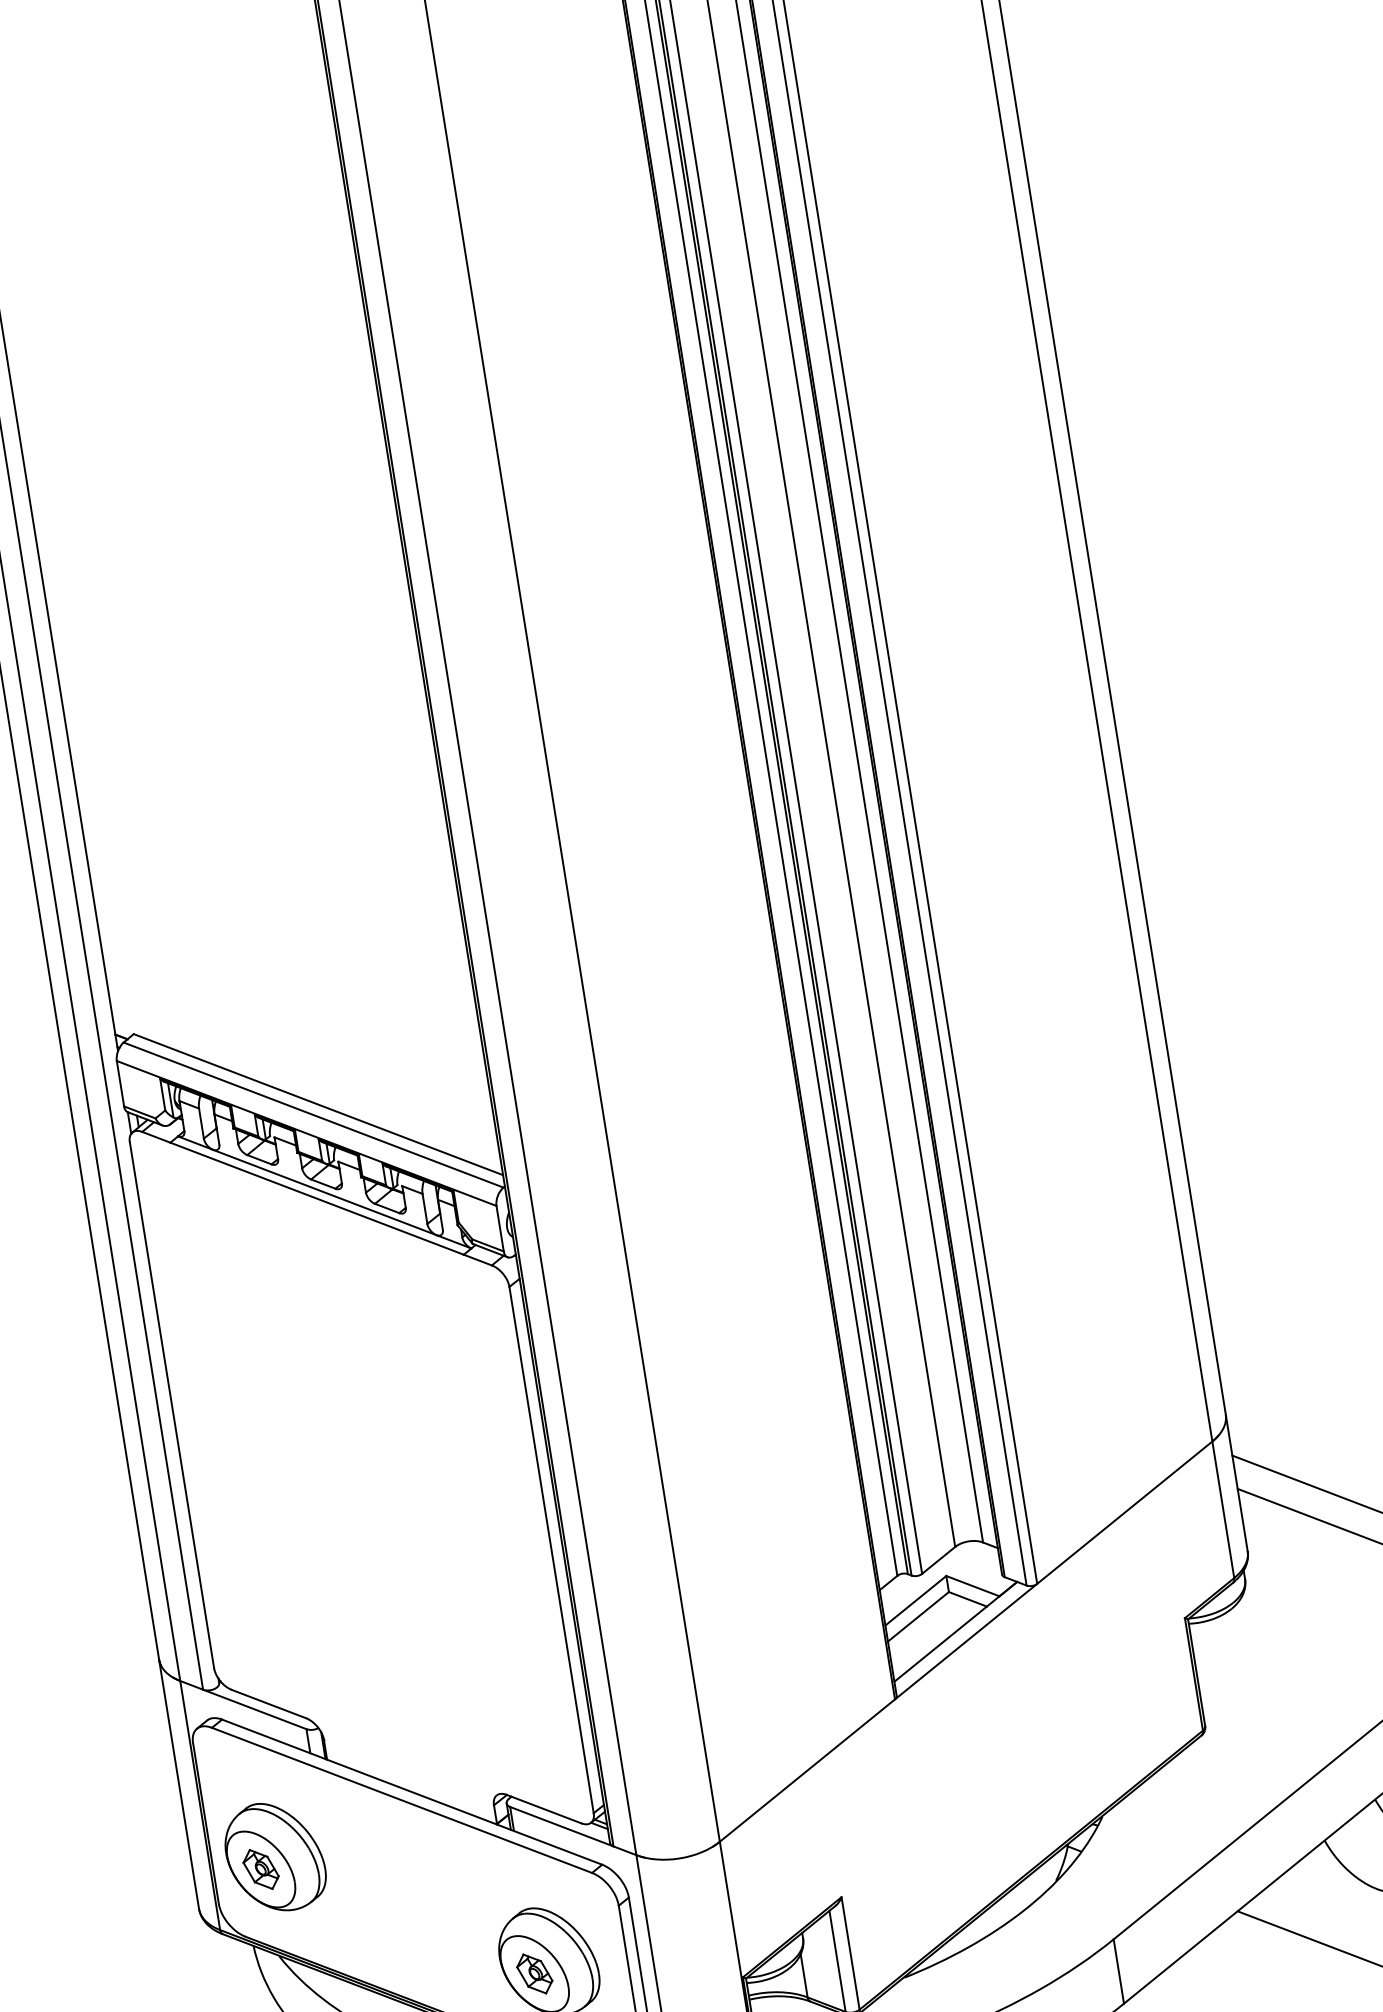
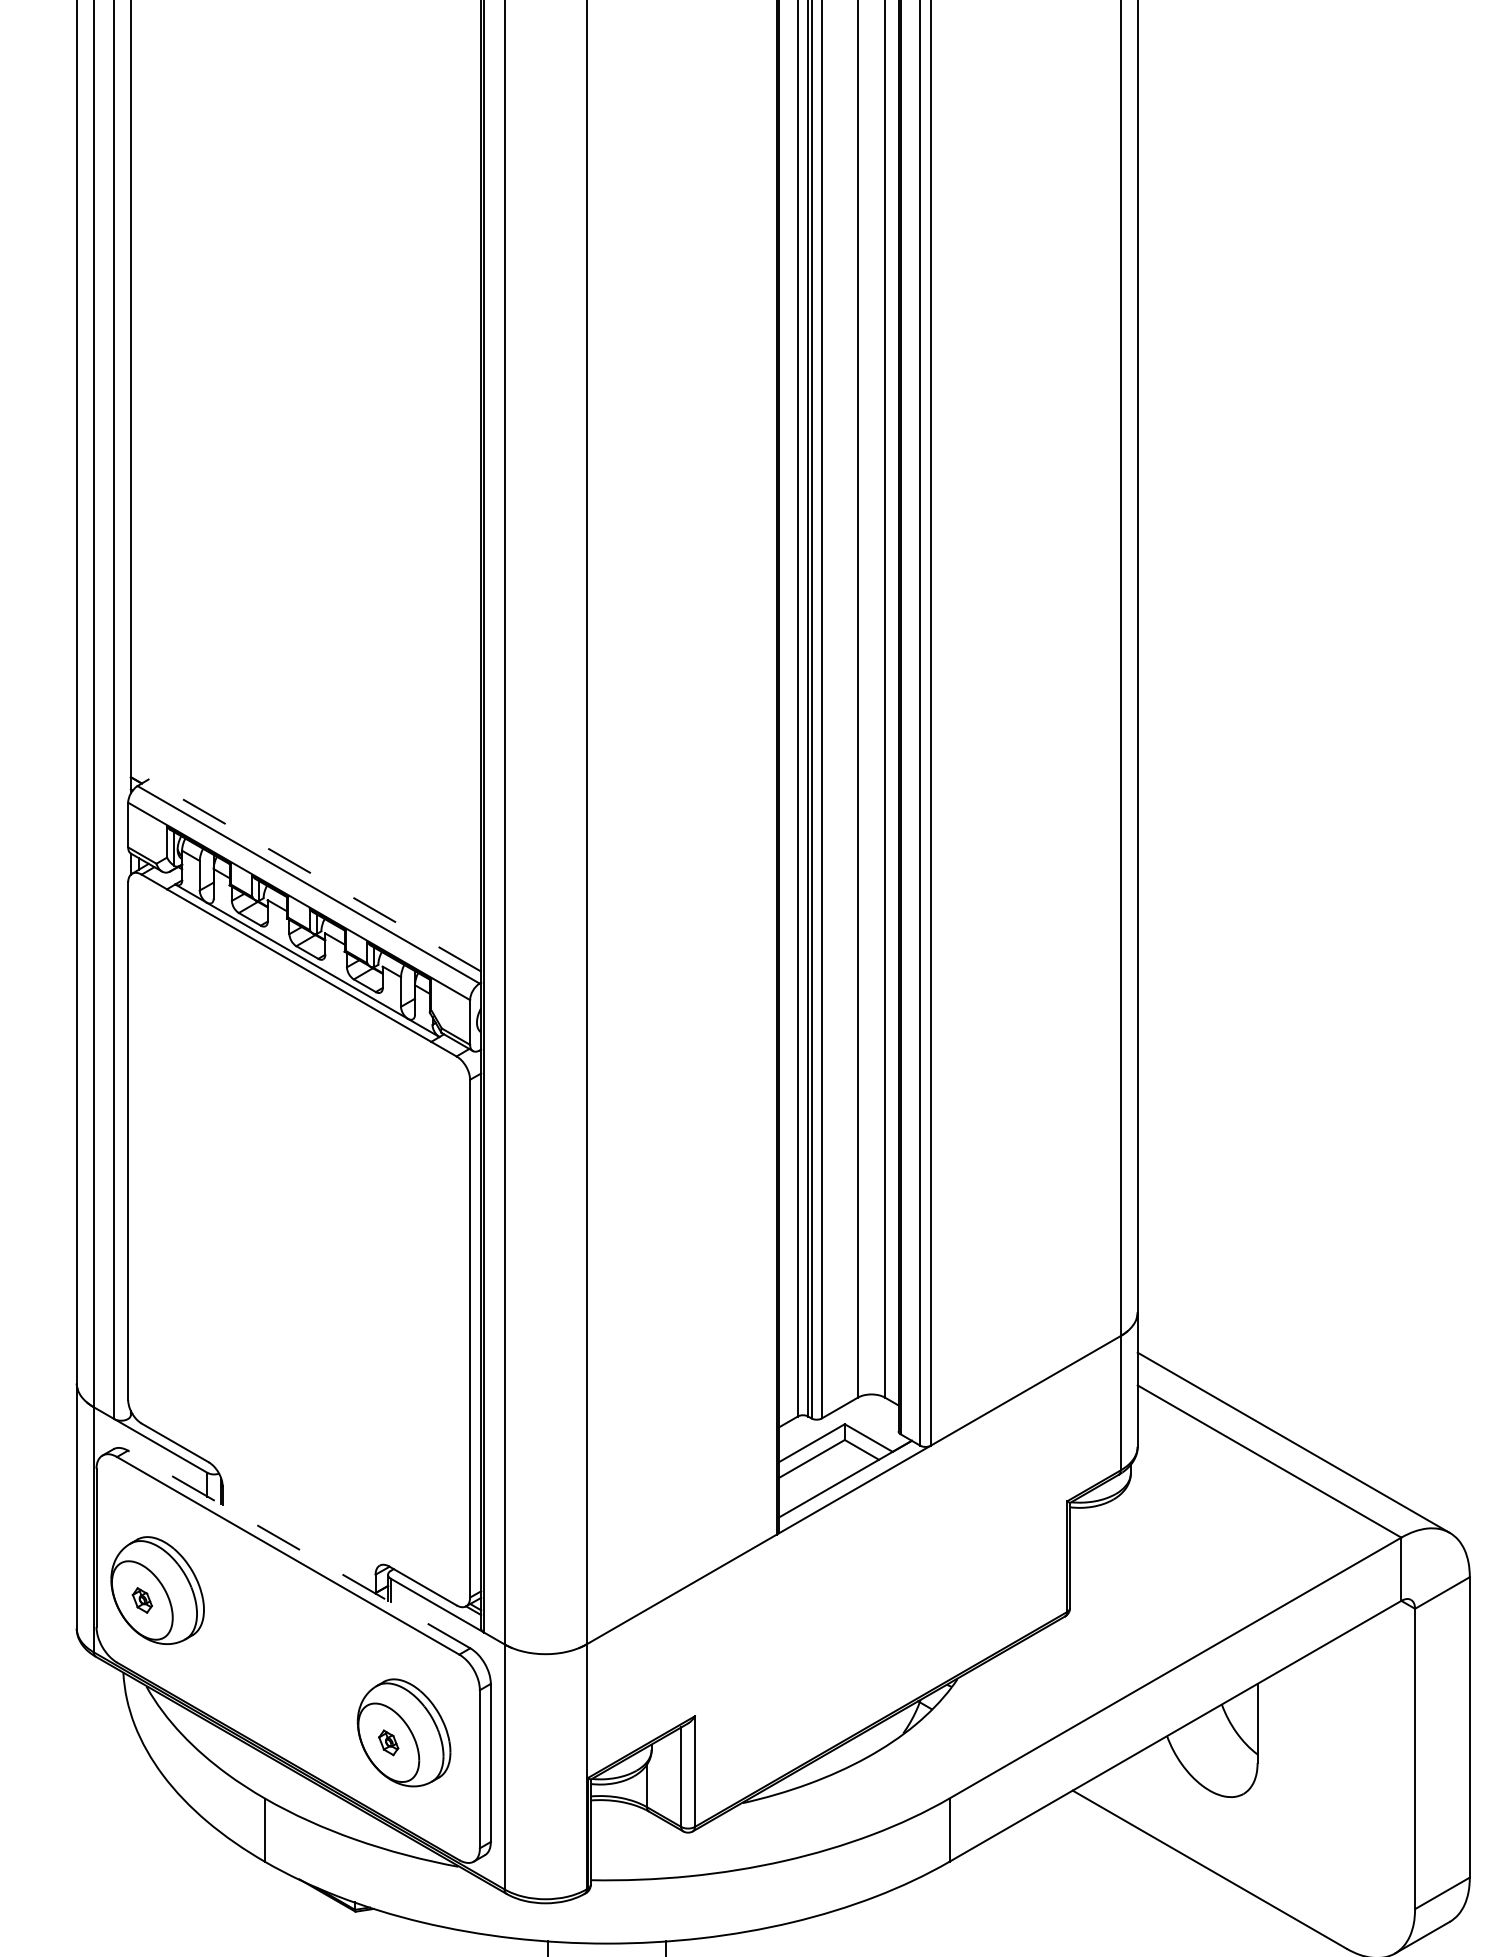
line: (318, 1104) -> (314, 875), solid -> dashed
line: (412, 1792) -> (299, 1549), solid -> dashed
part: (261, 1869) -> (142, 1600), size x0.6
part: (534, 1973) -> (388, 1742), size x0.6

